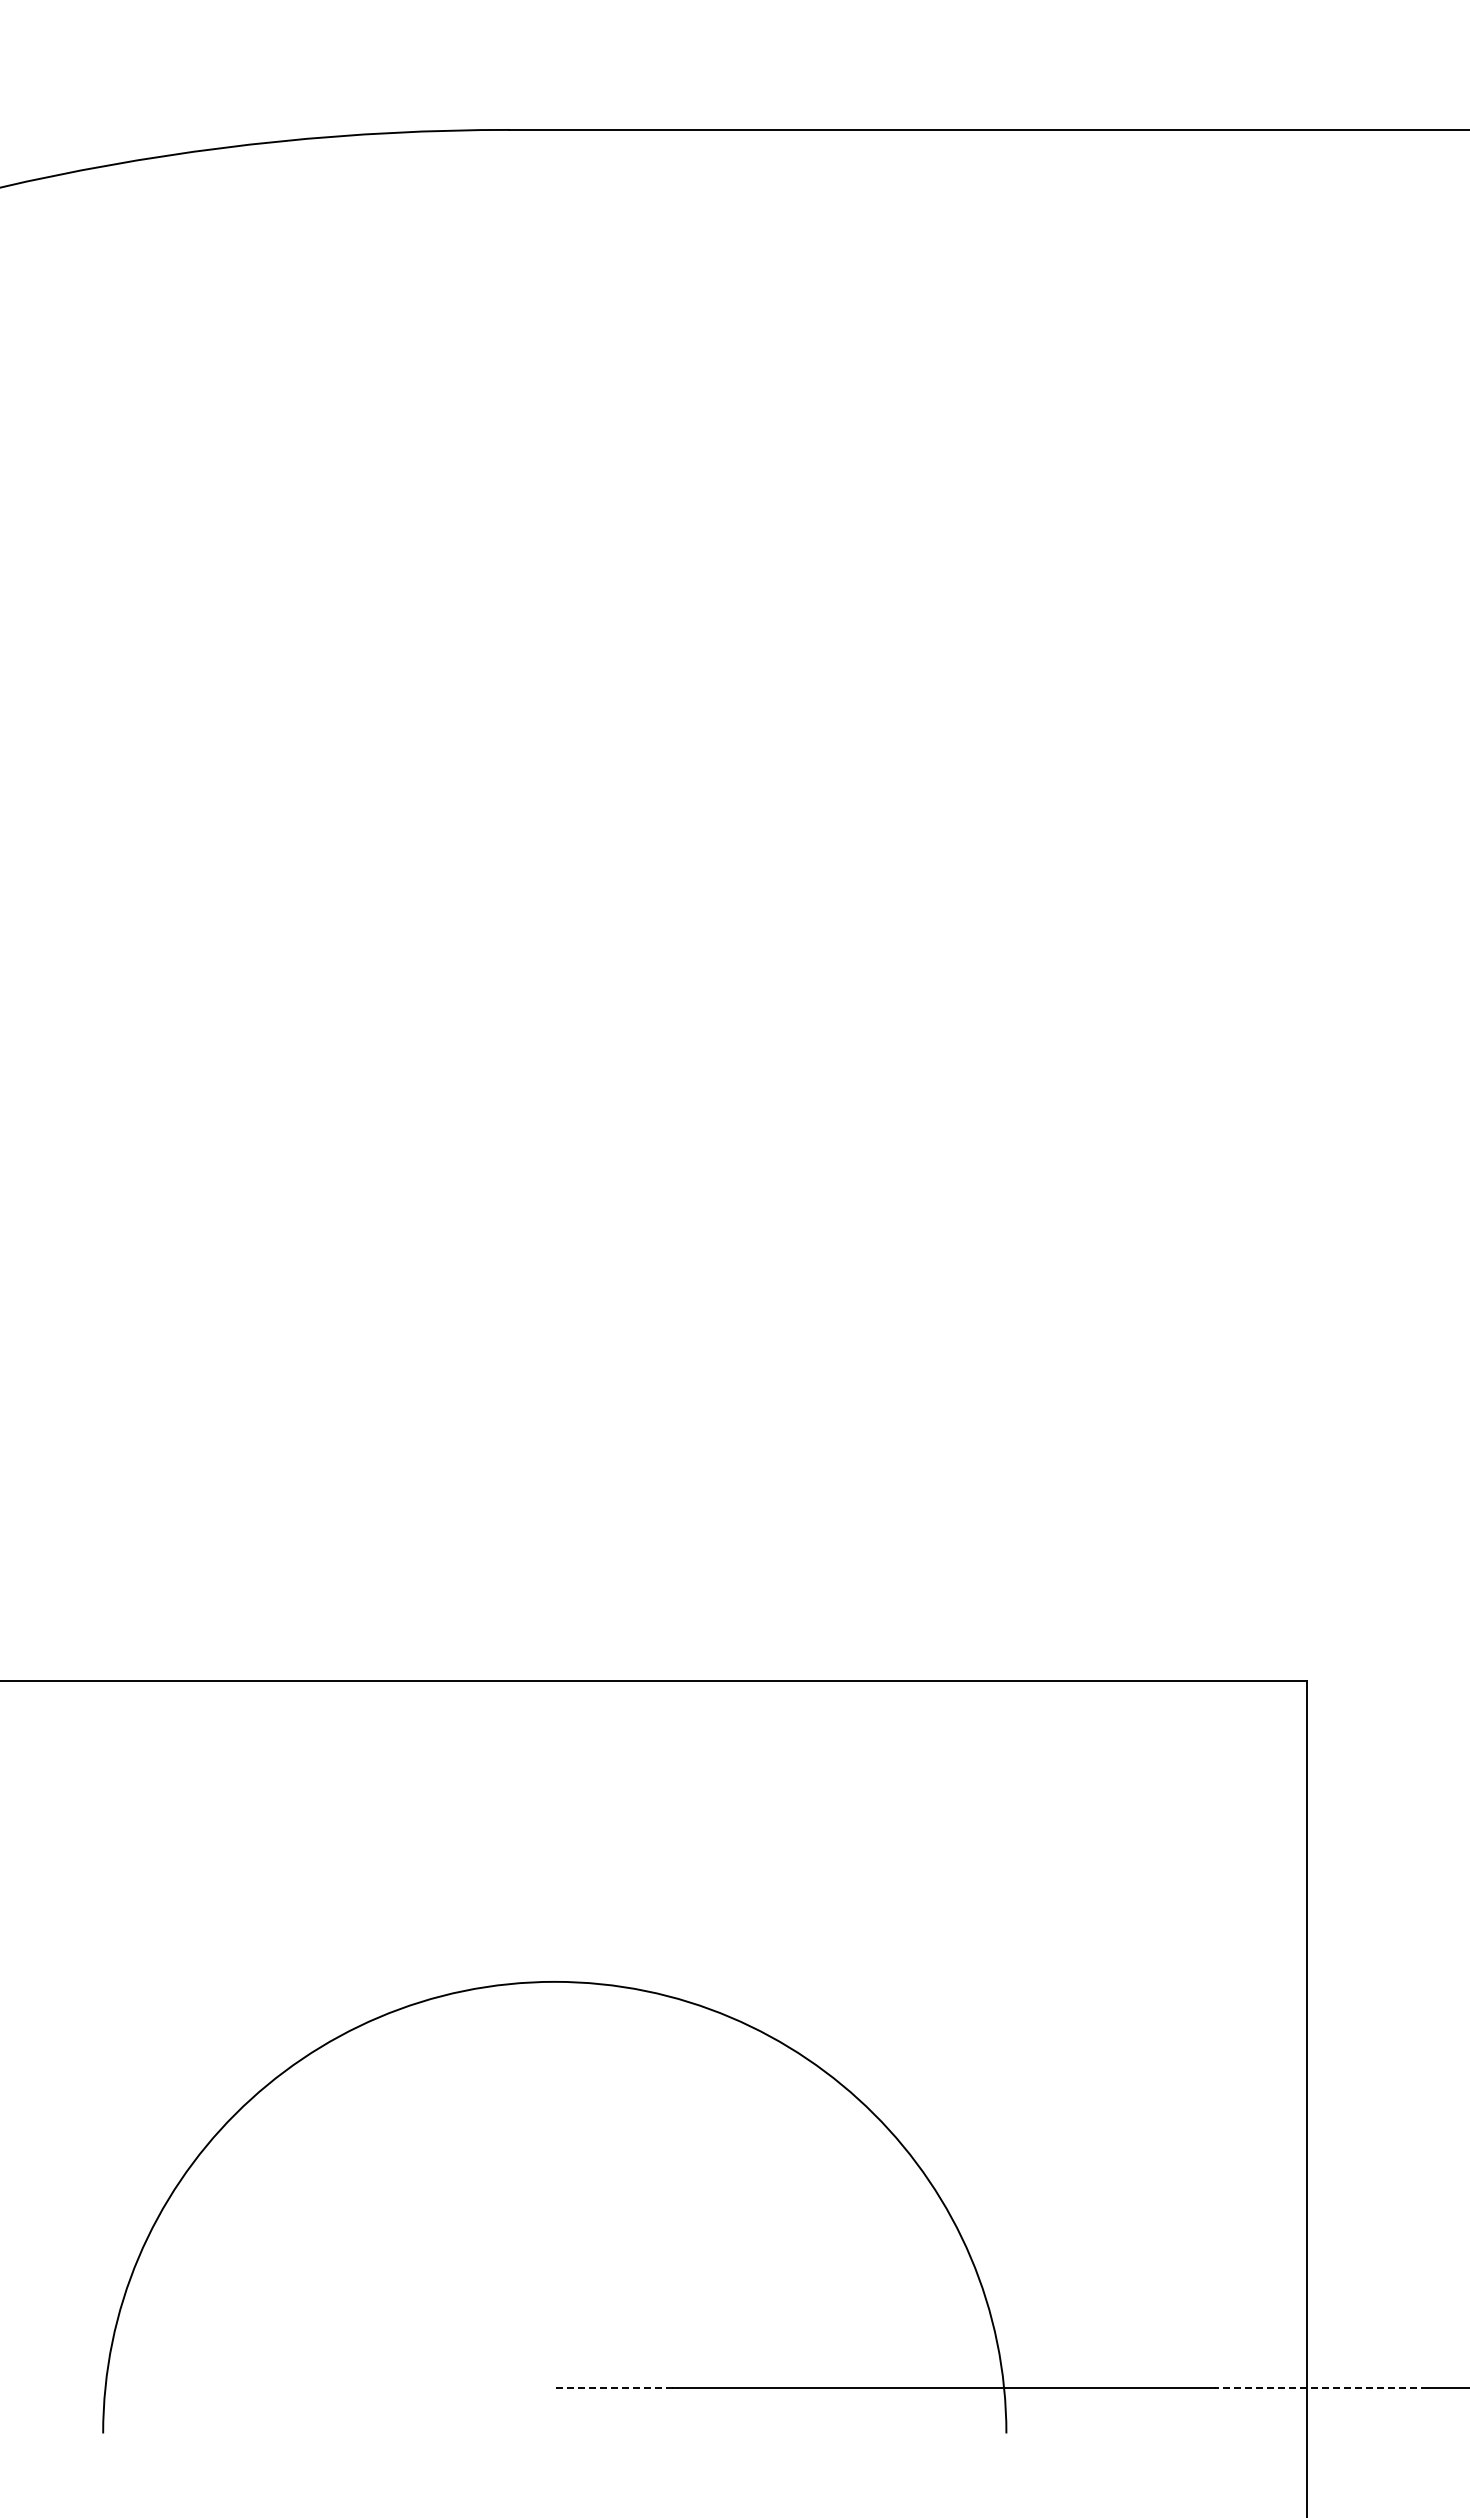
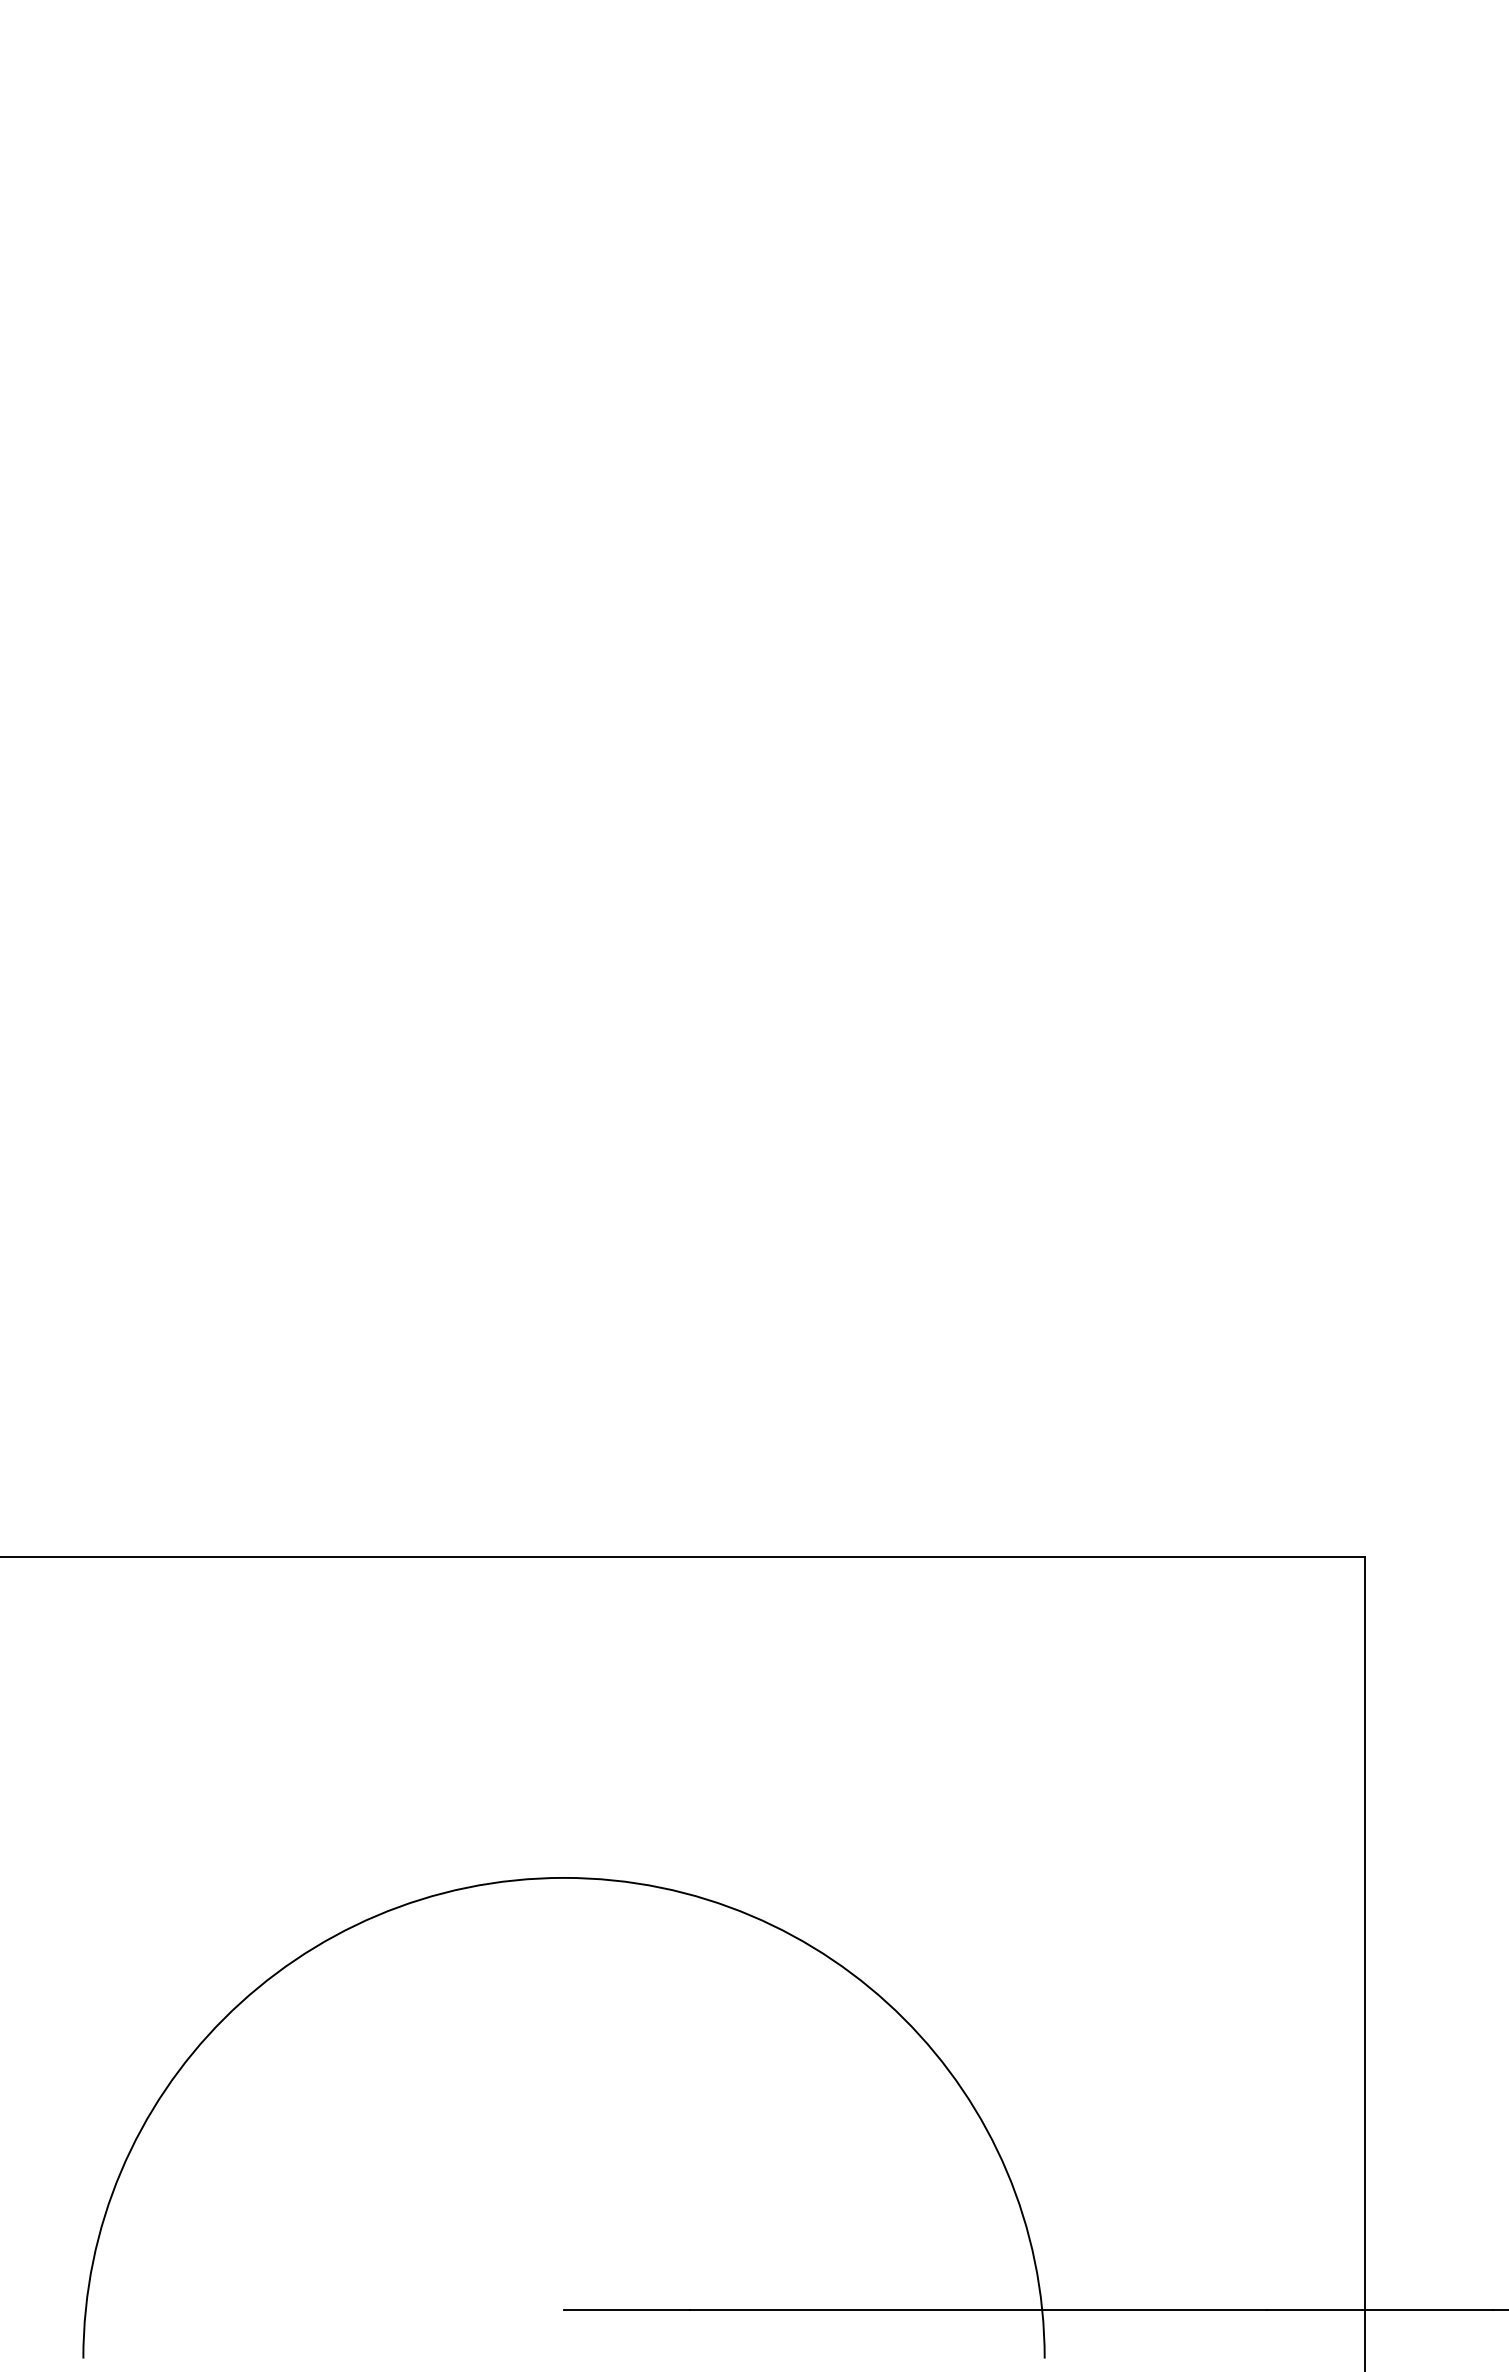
line: (613, 2388) -> (626, 2310), dashed -> solid
line: (1321, 2388) -> (1380, 2310), dashed -> solid

